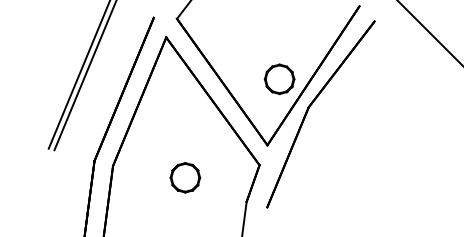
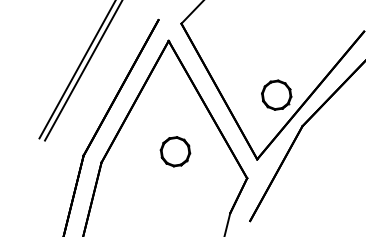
part: (185, 177) -> (175, 151), moved

